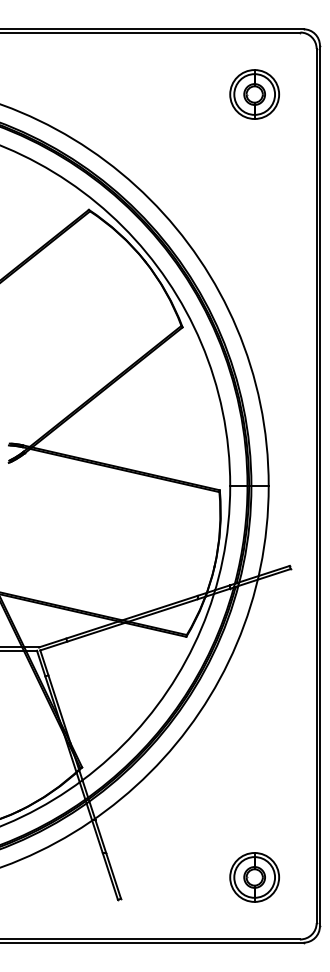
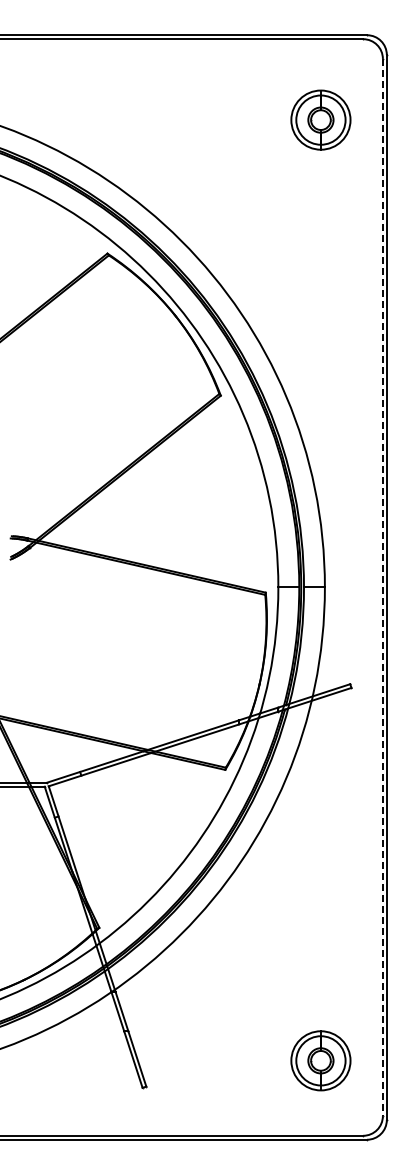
part: (254, 94) -> (320, 119), moved
line: (316, 486) -> (382, 587), solid -> dashed
part: (254, 877) -> (320, 1060), moved

